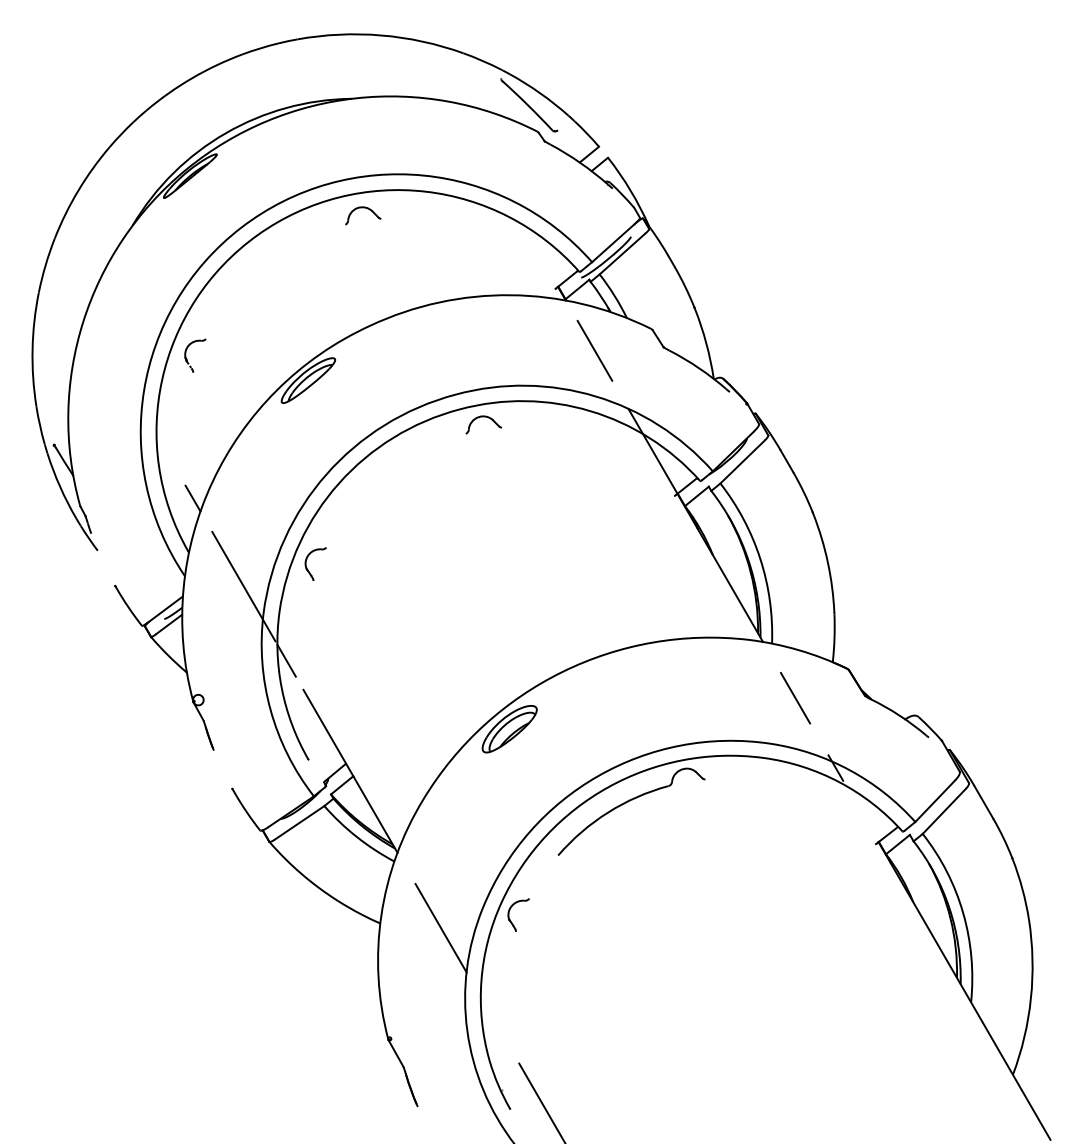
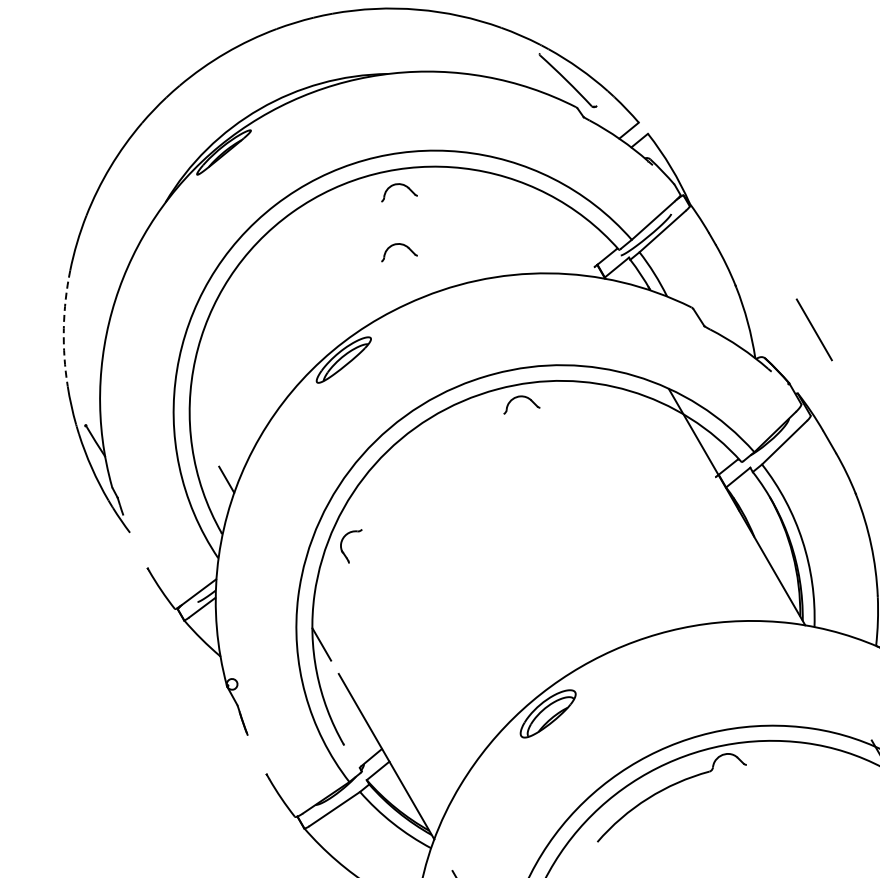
part: (363, 267) -> (399, 245), added
line: (32, 349) -> (63, 328), solid -> dashed
line: (594, 350) -> (813, 329), moved
part: (187, 359) -> (221, 338), removed
line: (243, 586) -> (277, 569), removed
line: (795, 697) -> (838, 681), removed

